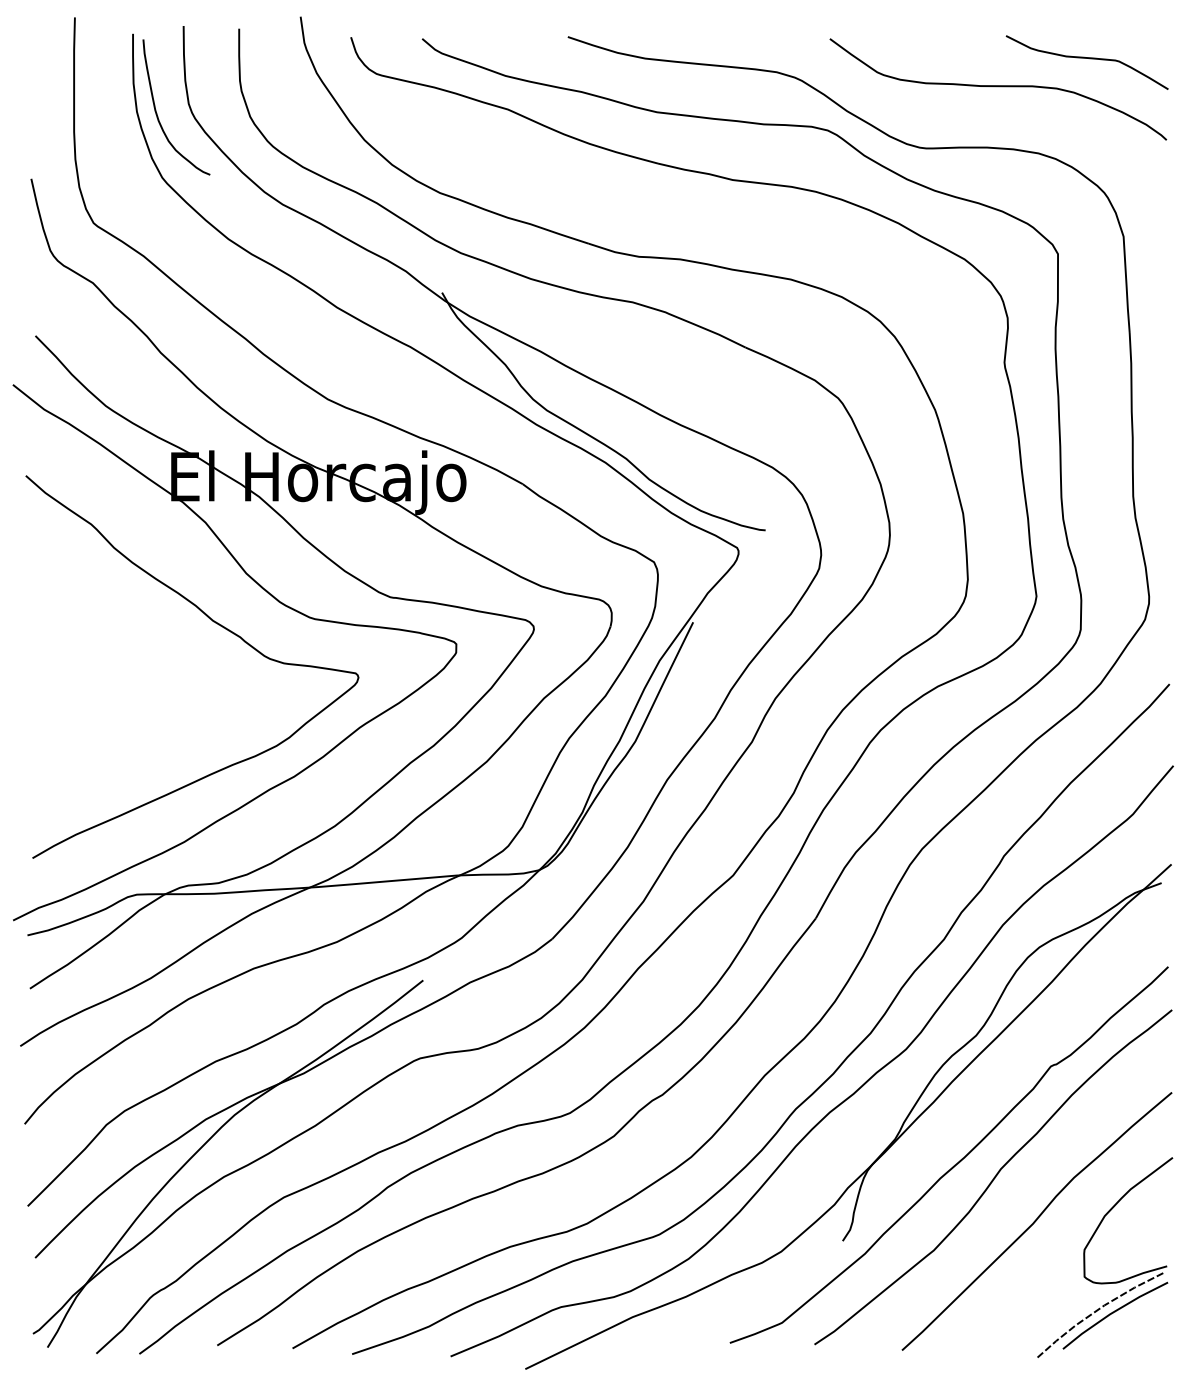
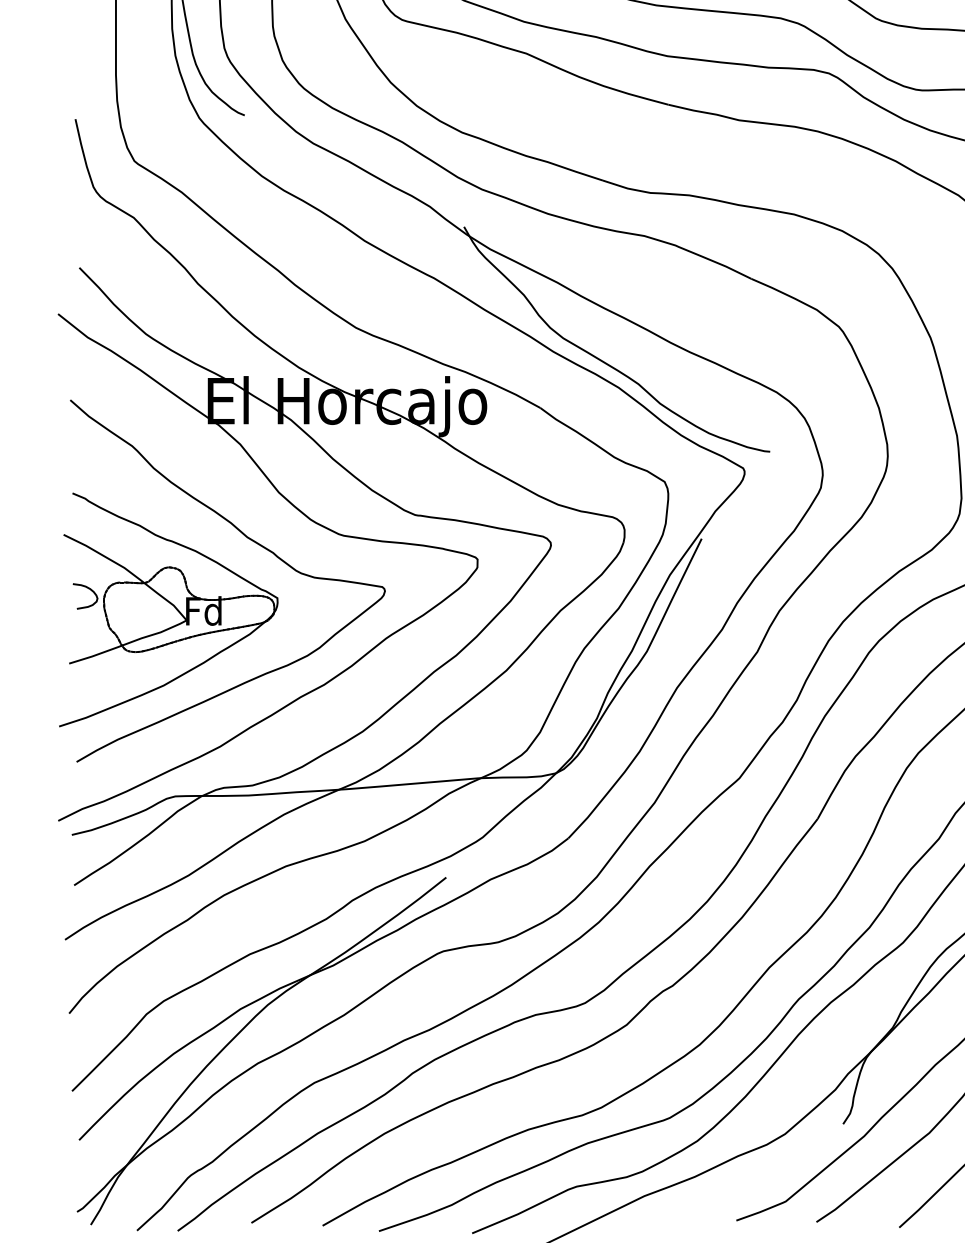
part: (129, 697) -> (168, 609), added

